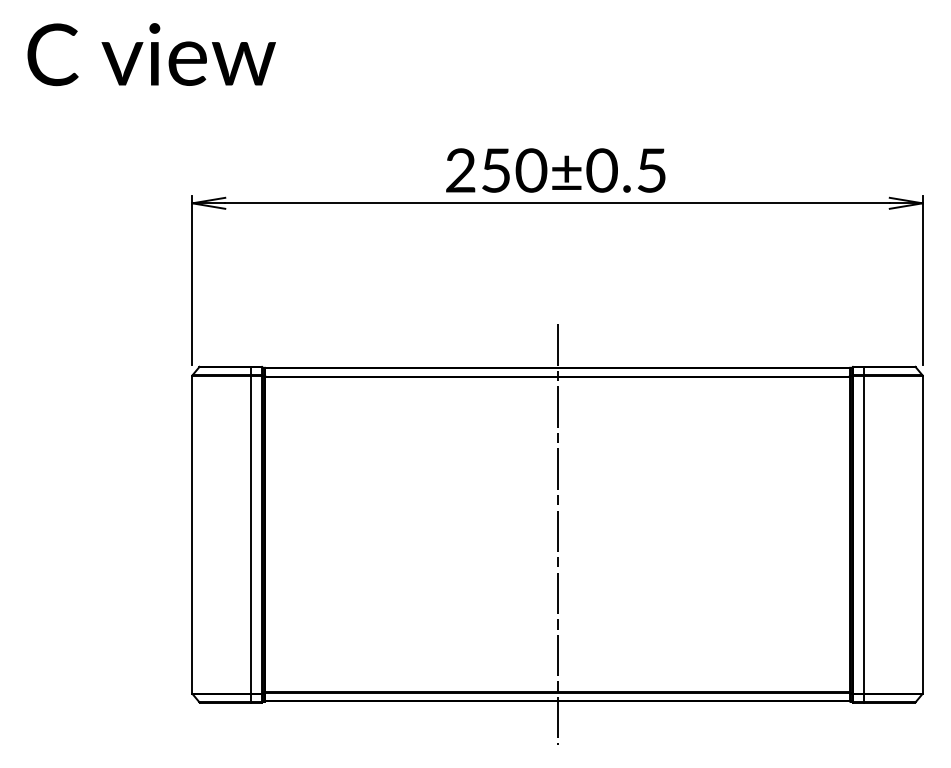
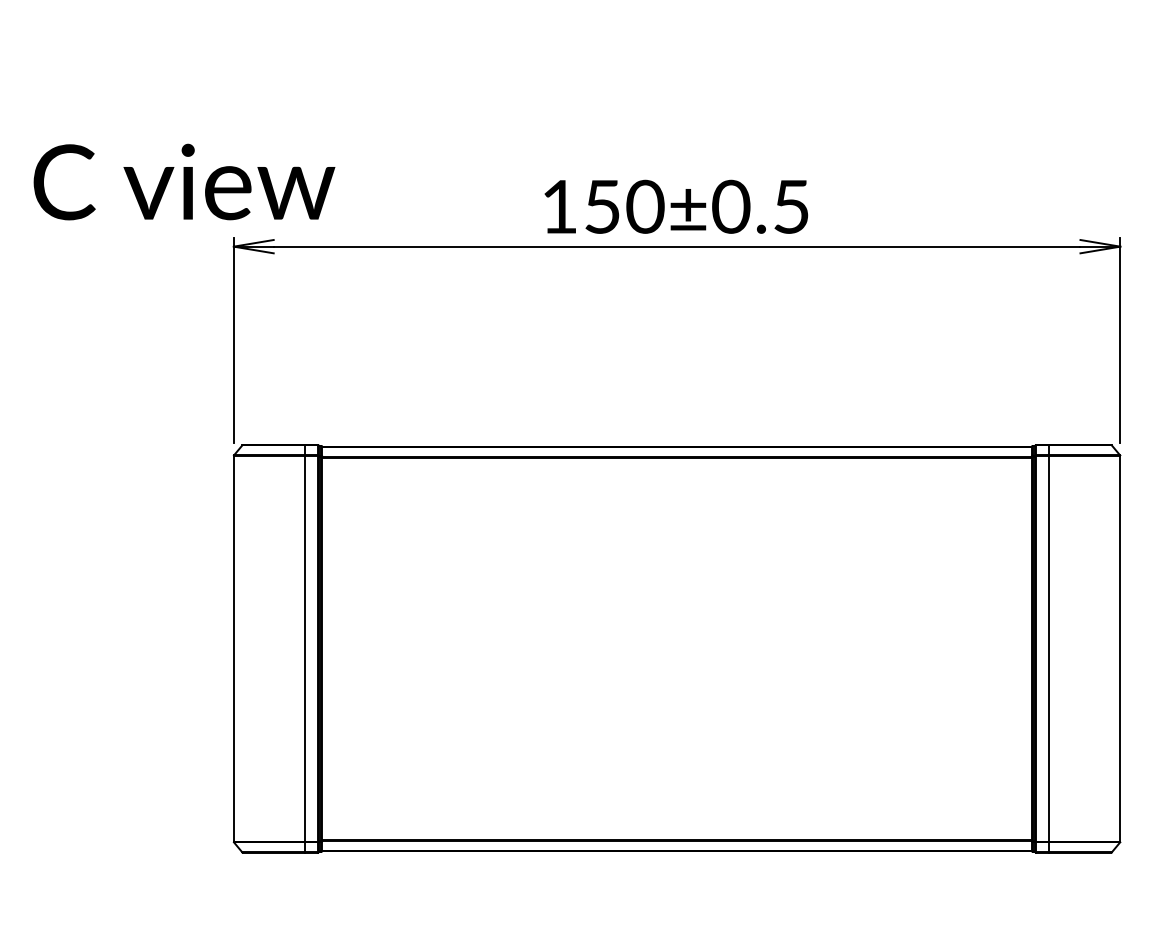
text: (151, 54) -> (184, 181), moved
text: (460, 170) -> (559, 206), 250±0.5 -> 150±0.5
line: (557, 534) -> (677, 648), removed

